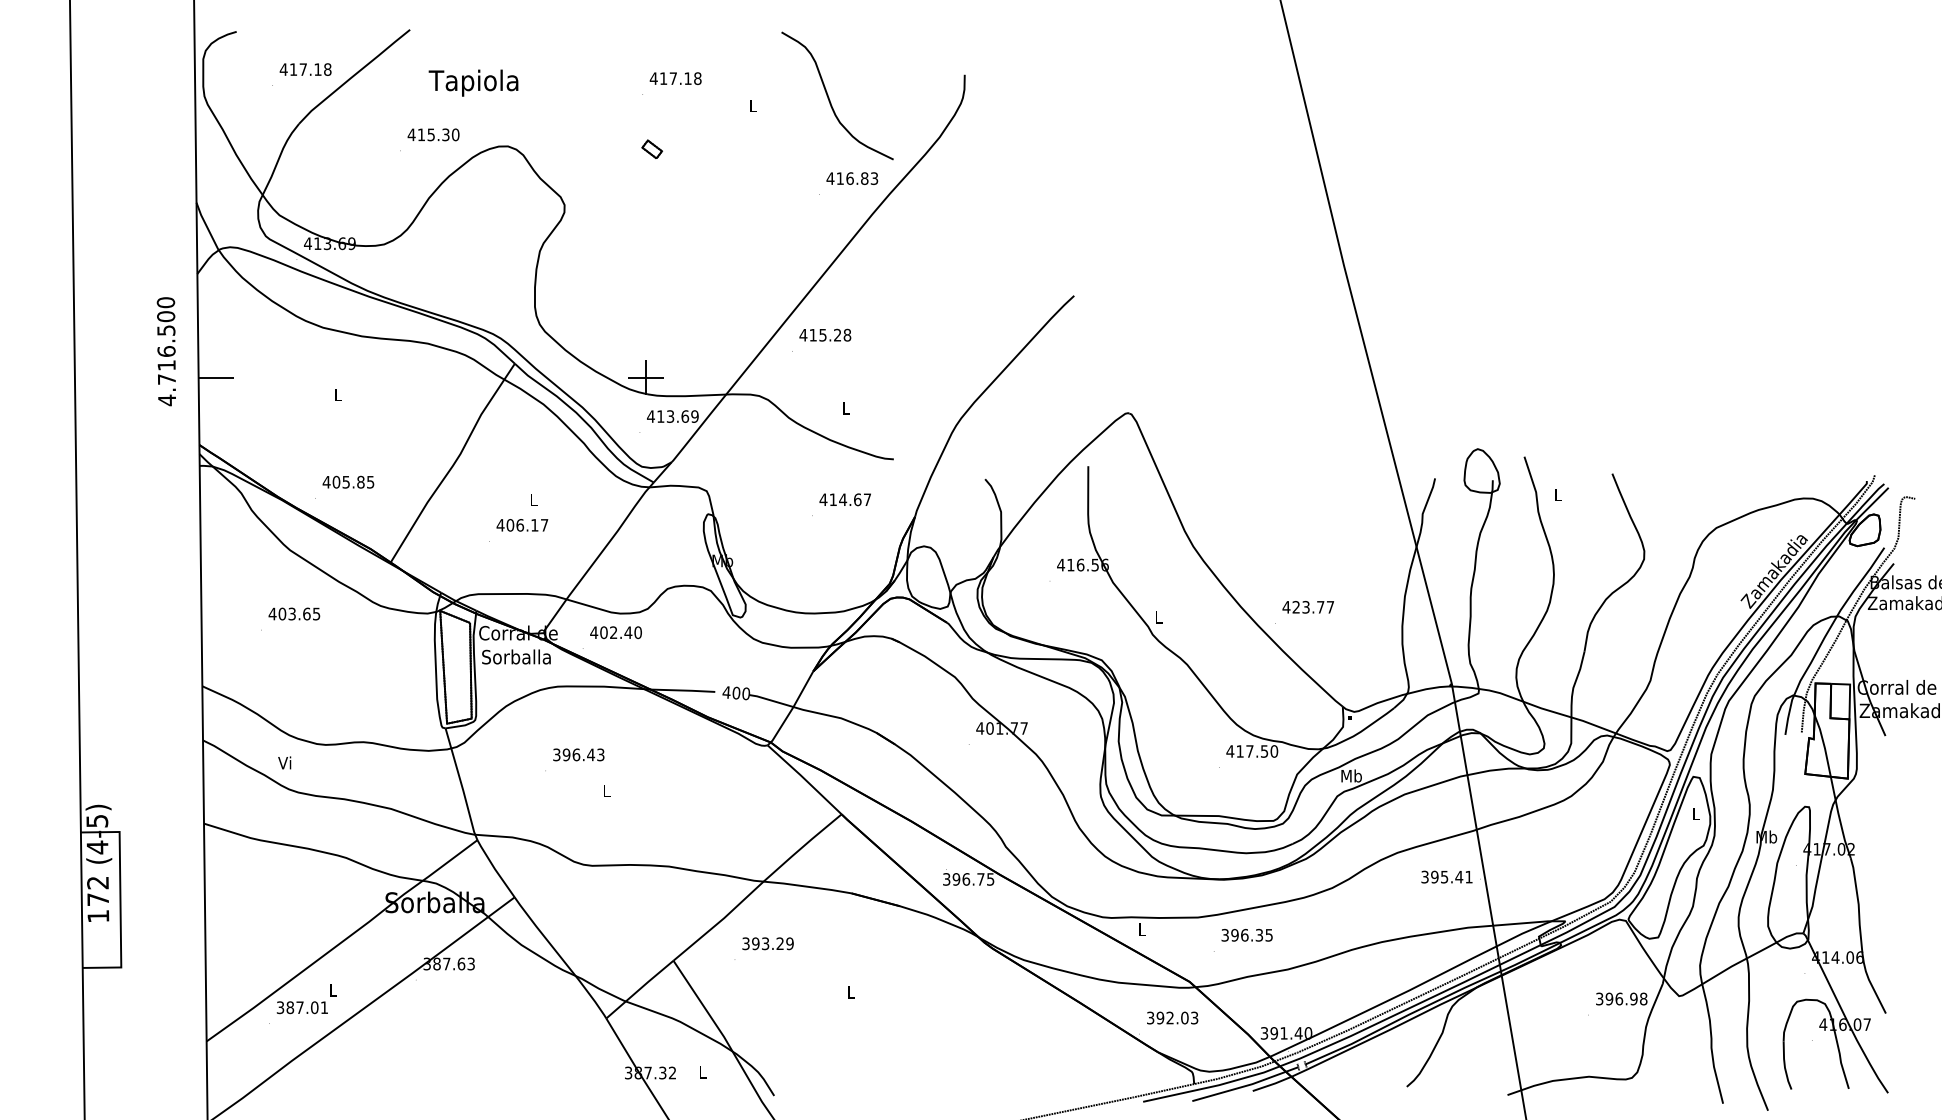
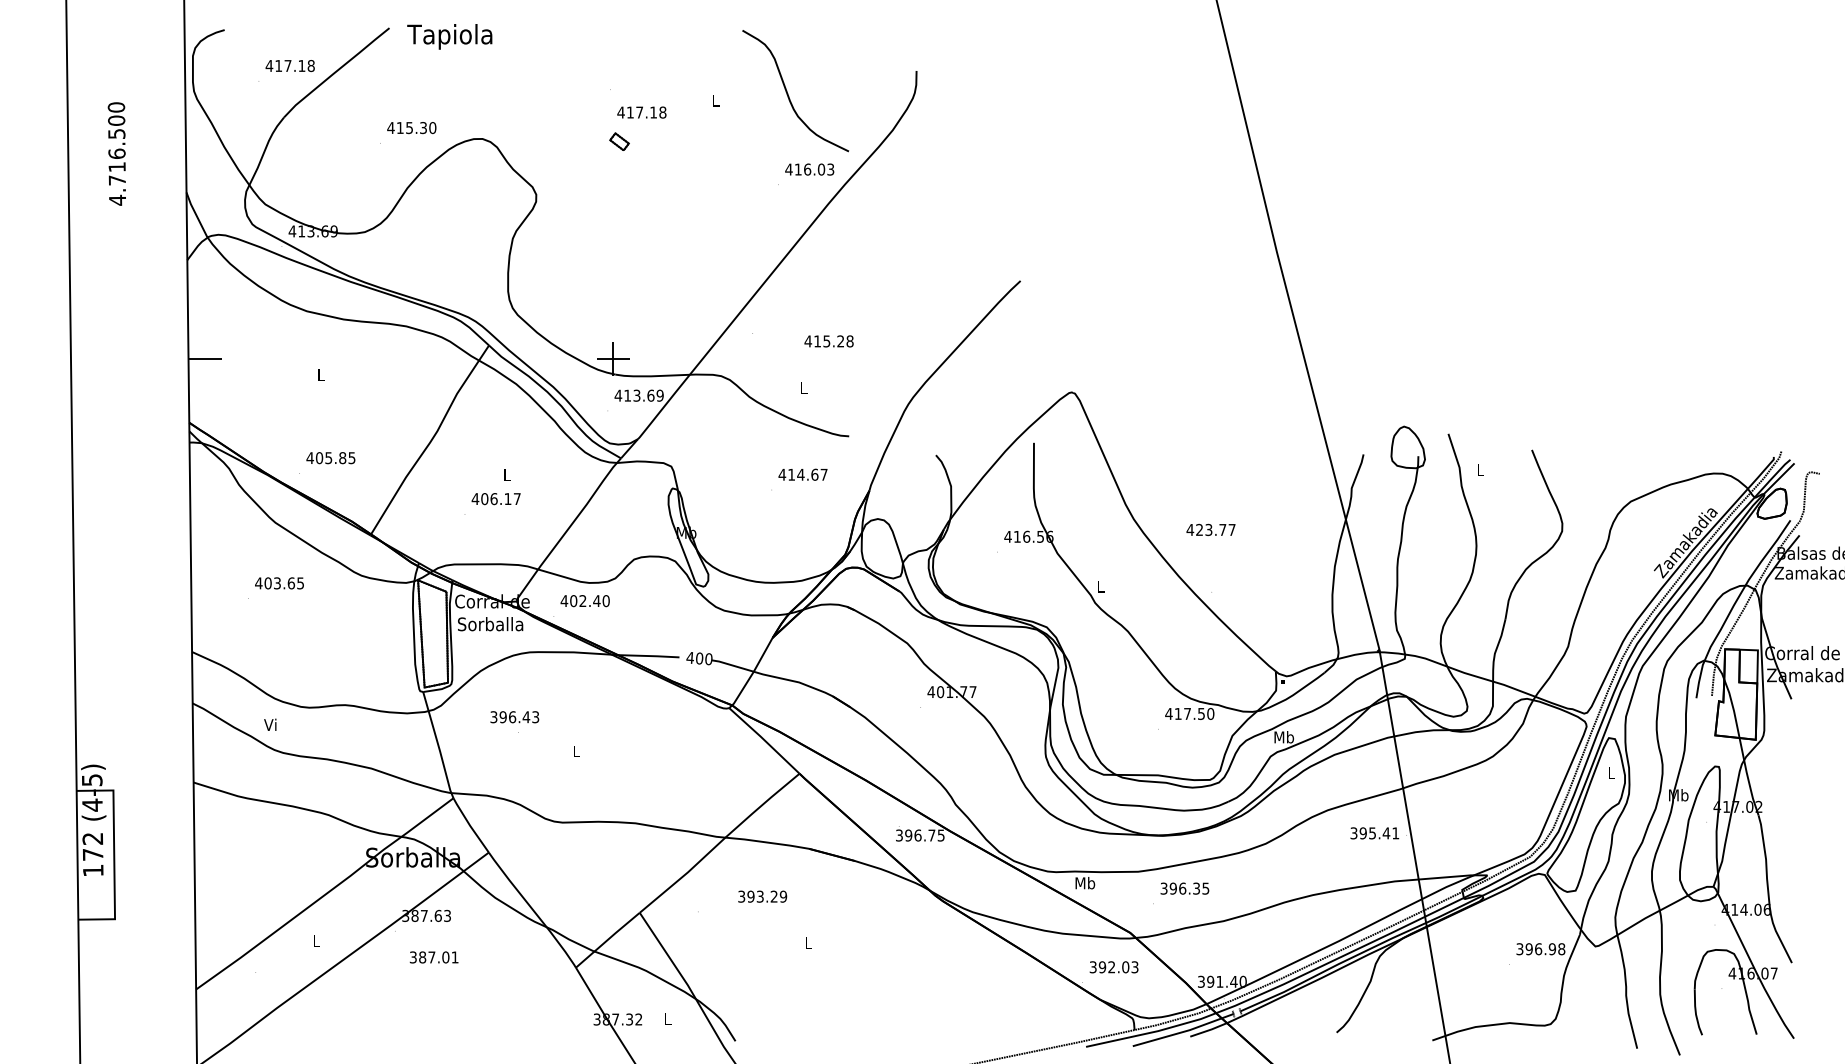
text: (675, 78) -> (641, 112), moved
text: (473, 82) -> (449, 36), moved
text: (864, 178) -> (821, 169), 416.83 -> 416.03
text: (824, 335) -> (828, 341), moved
text: (165, 351) -> (116, 153), moved
text: (1307, 606) -> (1210, 529), moved
text: (578, 755) -> (514, 717), moved
text: (1142, 929) -> (1085, 883), L -> Mb
text: (767, 943) -> (762, 896), moved
text: (301, 1007) -> (433, 957), moved

